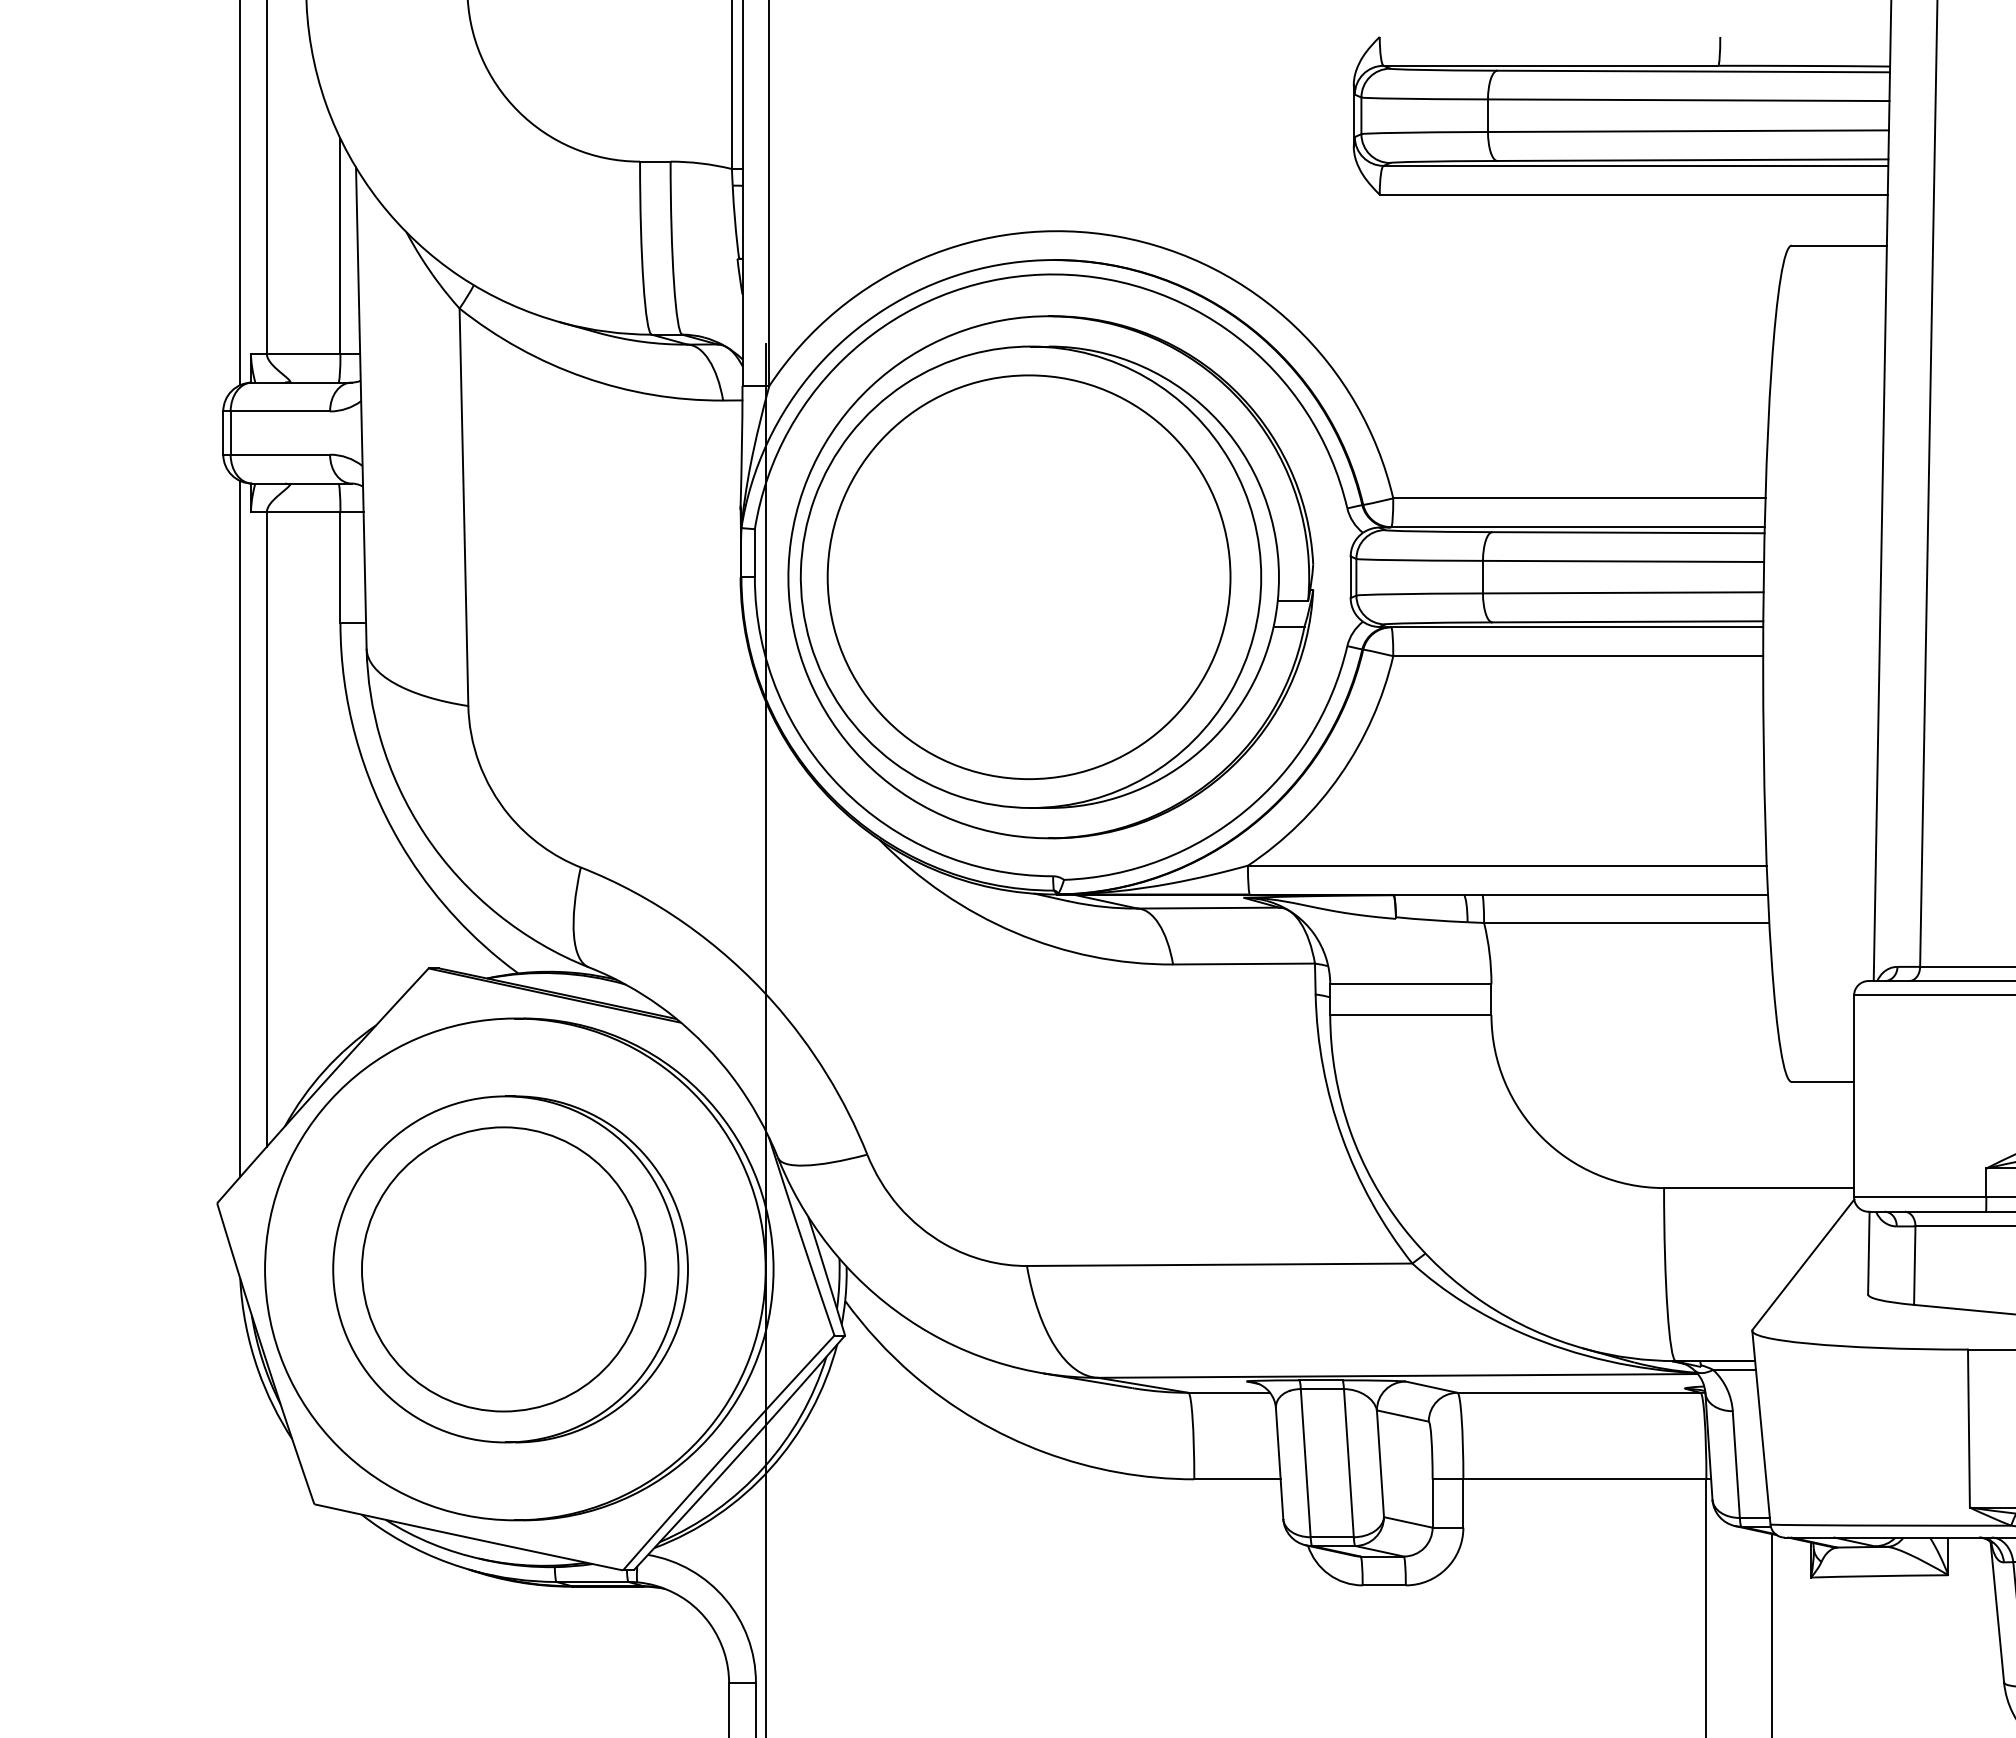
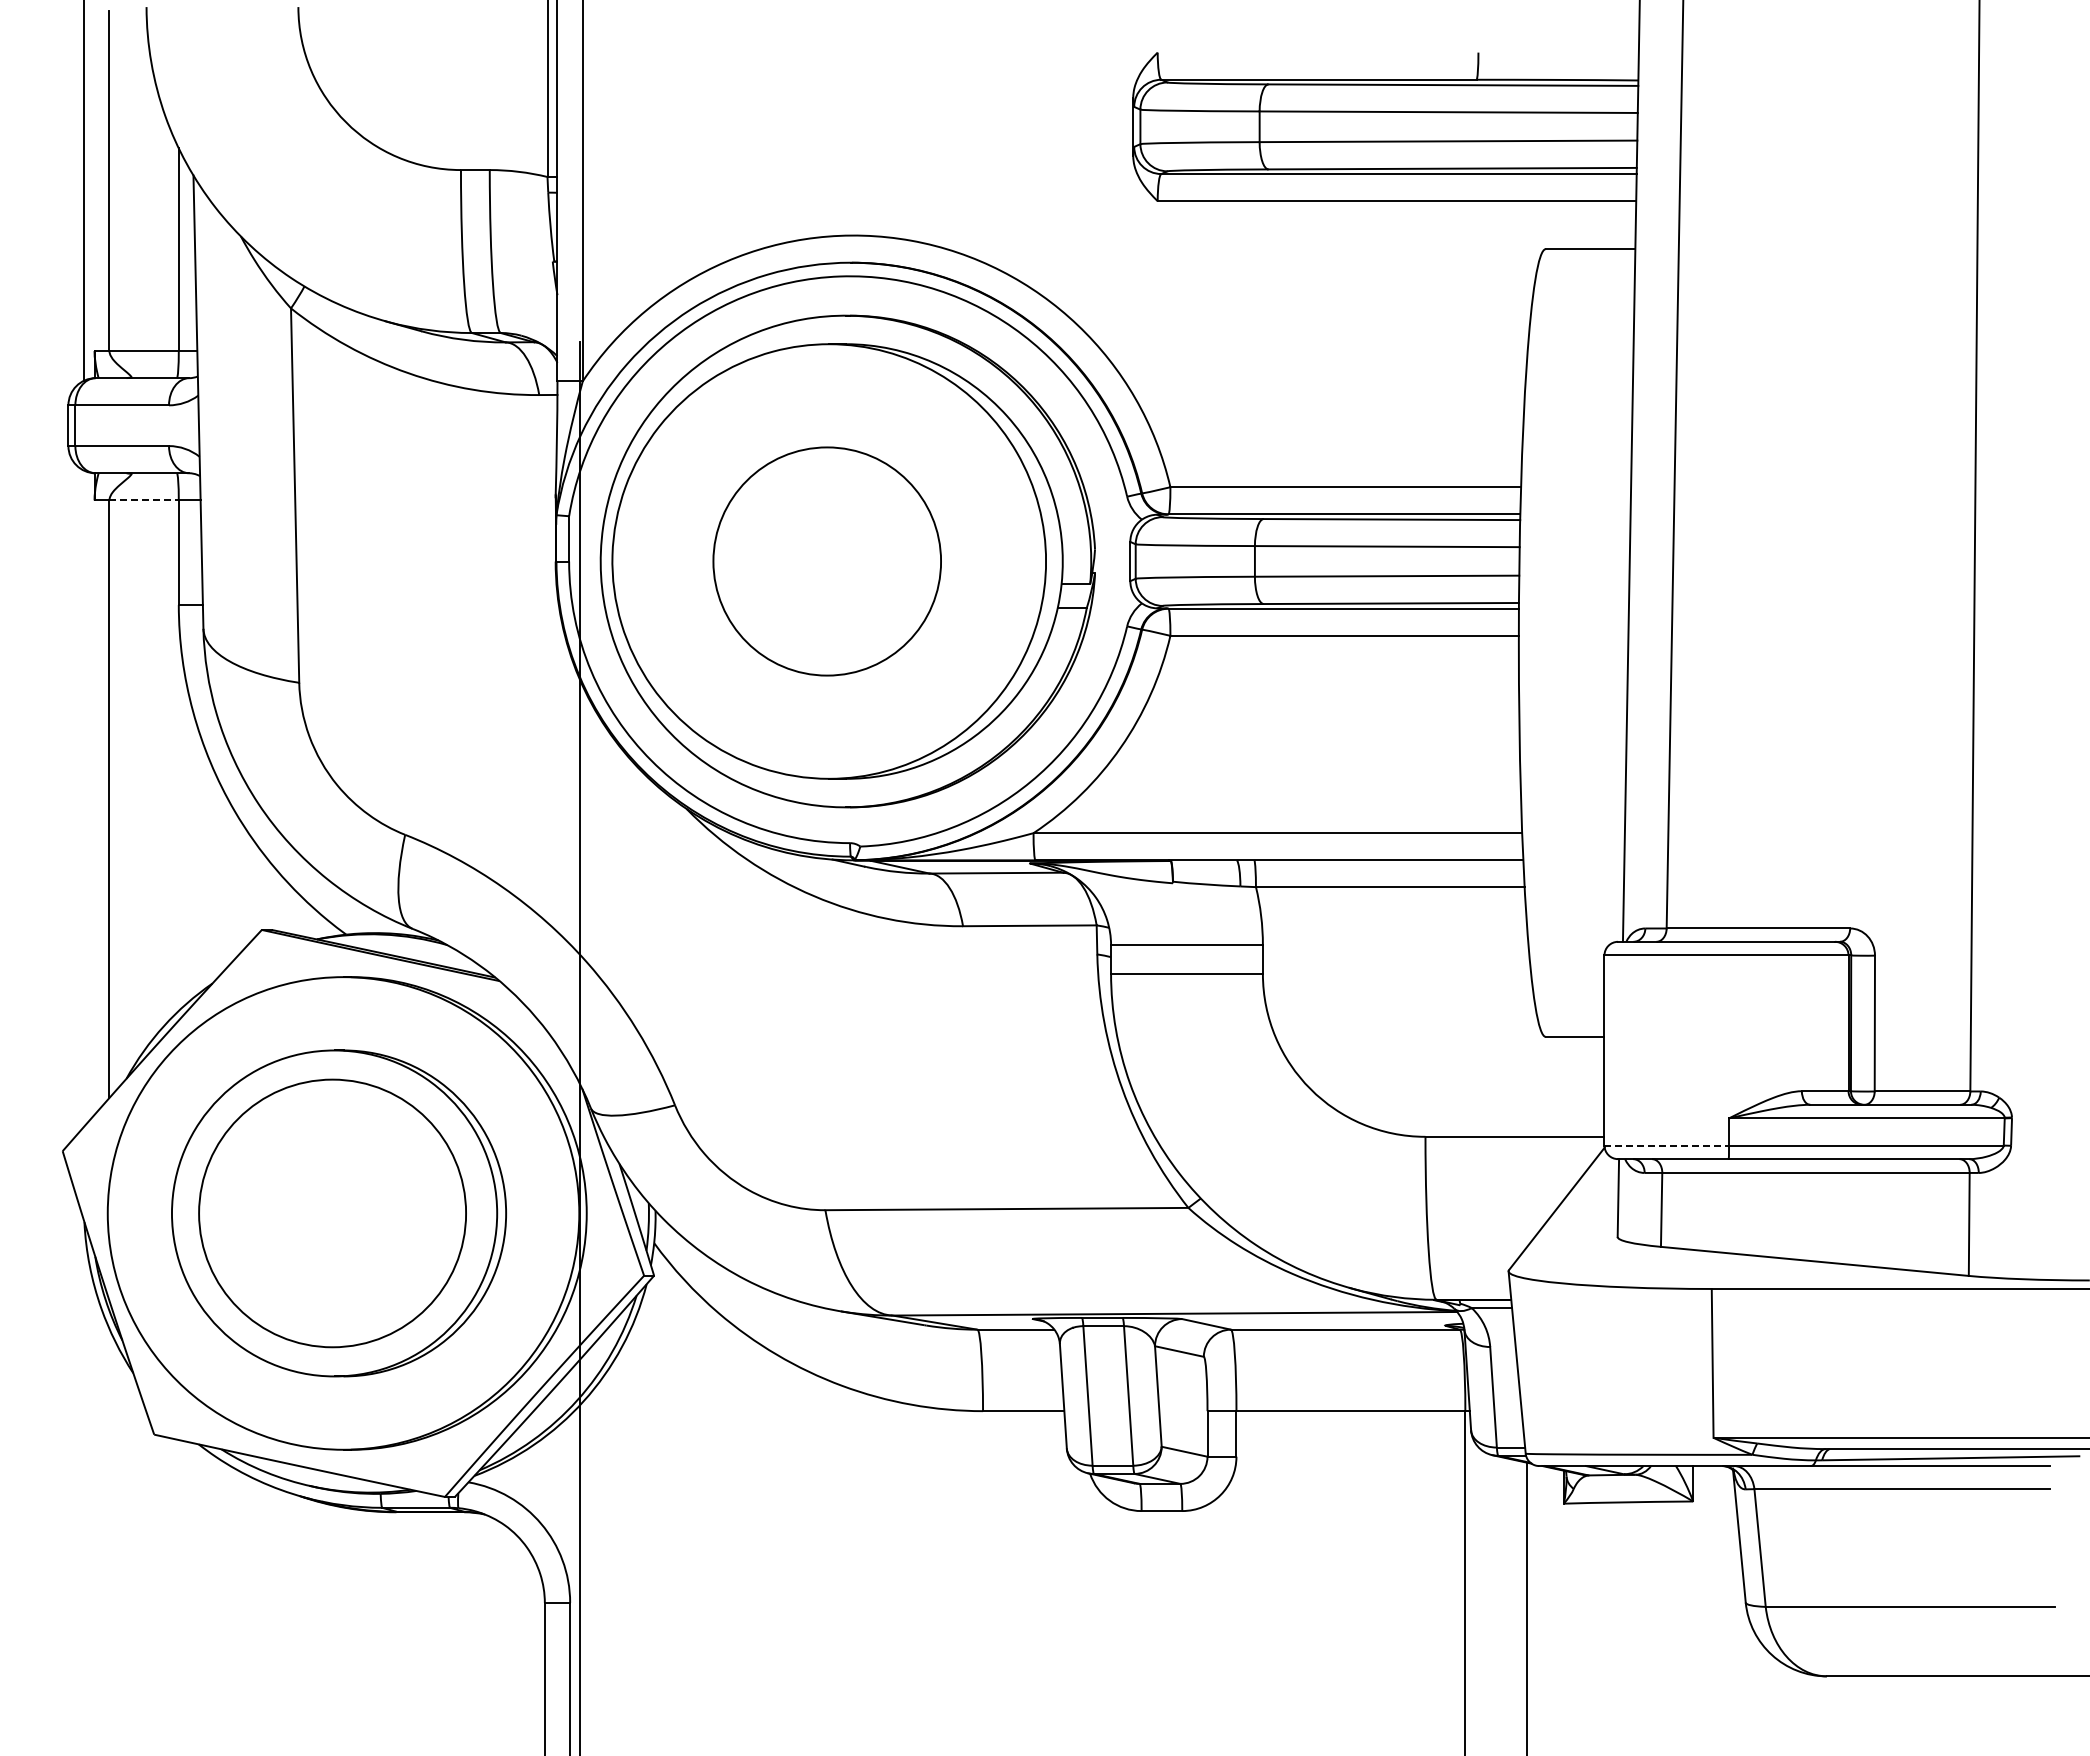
line: (304, 512) -> (144, 500), solid -> dashed
part: (1028, 577) -> (826, 561), size x0.6
line: (240, 828) -> (84, 798), removed
line: (1921, 1197) -> (1667, 1145), solid -> dashed

